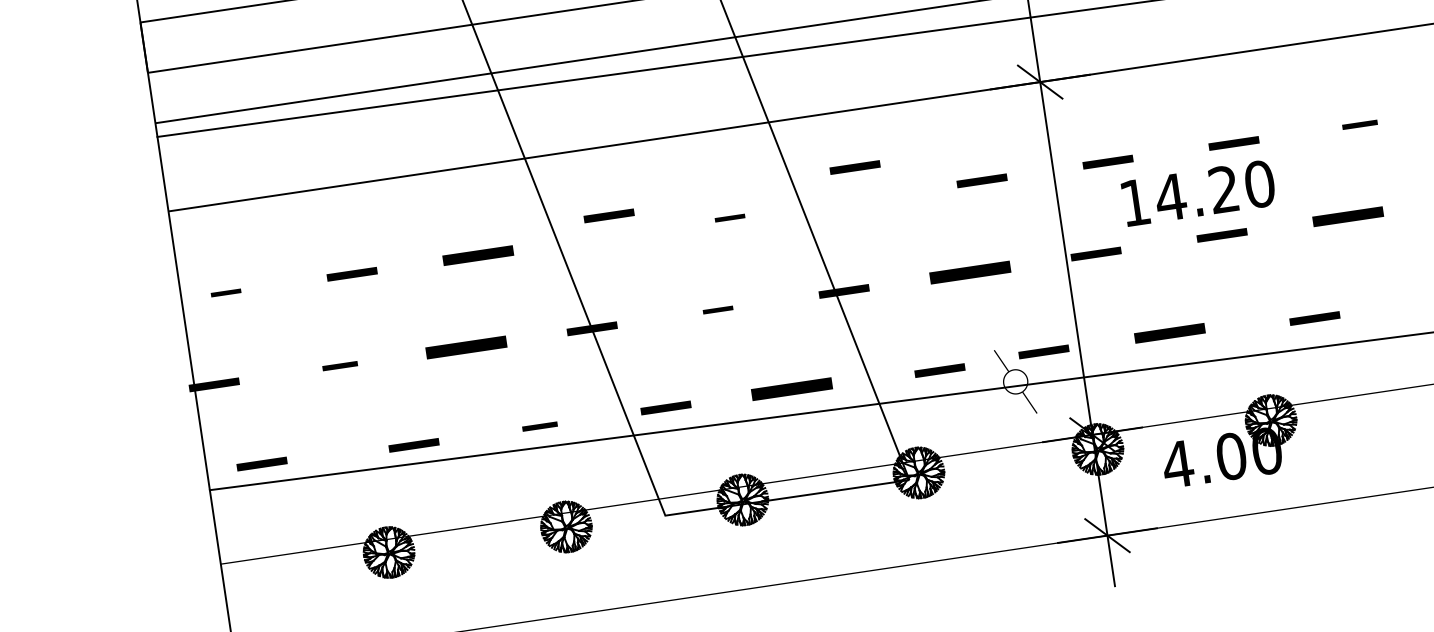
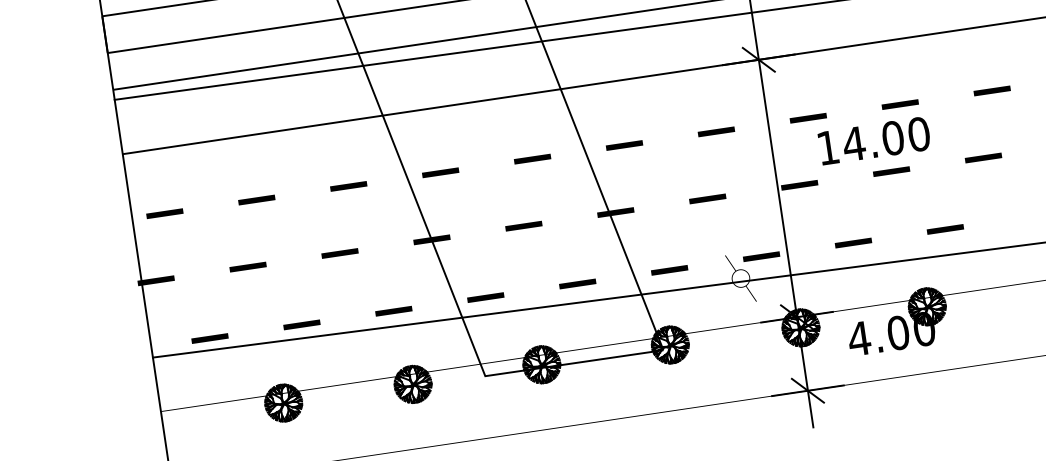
part: (1359, 124) -> (991, 90), size x1.43
part: (854, 167) -> (624, 145), moved
text: (1223, 190) -> (892, 138), 14.20 -> 14.00
part: (608, 215) -> (440, 172), moved
part: (1347, 216) -> (983, 157), size x0.71
part: (729, 217) -> (532, 158), size x1.67
part: (477, 255) -> (348, 186), size x0.71
part: (969, 272) -> (707, 198), size x0.62
part: (225, 292) -> (164, 213), size x1.67
part: (717, 309) -> (523, 225), size x1.67
part: (1314, 318) -> (945, 229), moved
part: (1169, 332) -> (853, 242), size x0.71
part: (465, 347) -> (339, 253), size x0.62
part: (339, 365) -> (247, 266), size x1.43
part: (939, 370) -> (669, 270), moved
part: (791, 389) -> (577, 284), size x0.62
part: (539, 426) -> (393, 311), size x1.43
part: (261, 463) -> (209, 338), moved

